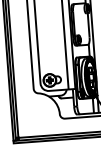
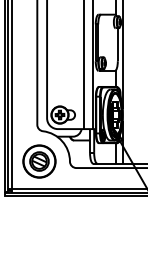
part: (37, 115) -> (39, 161), added

